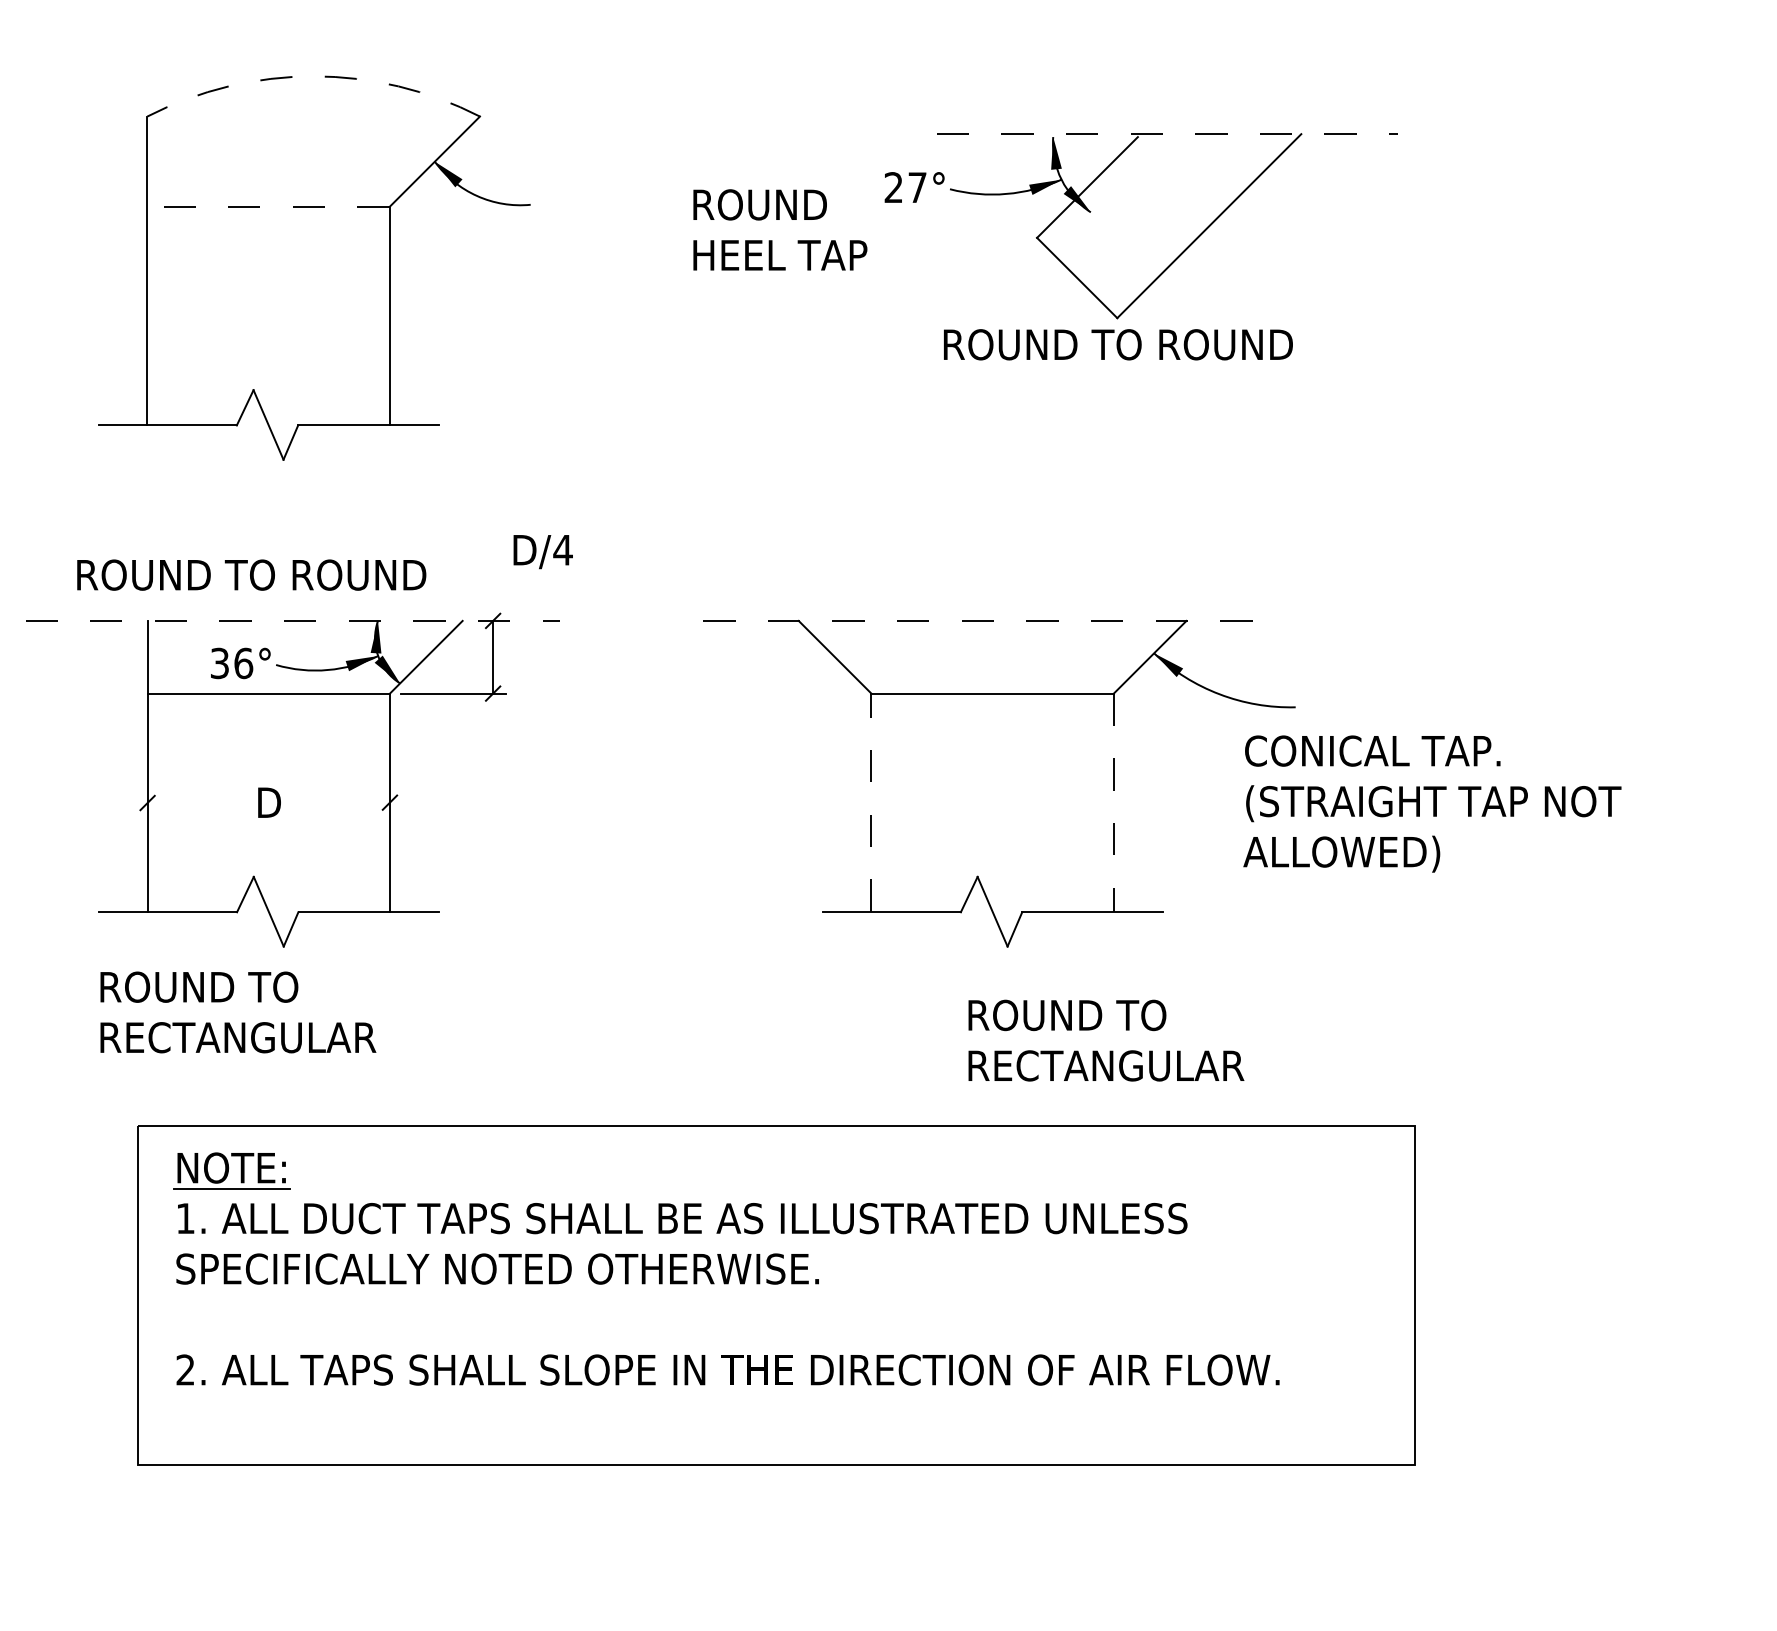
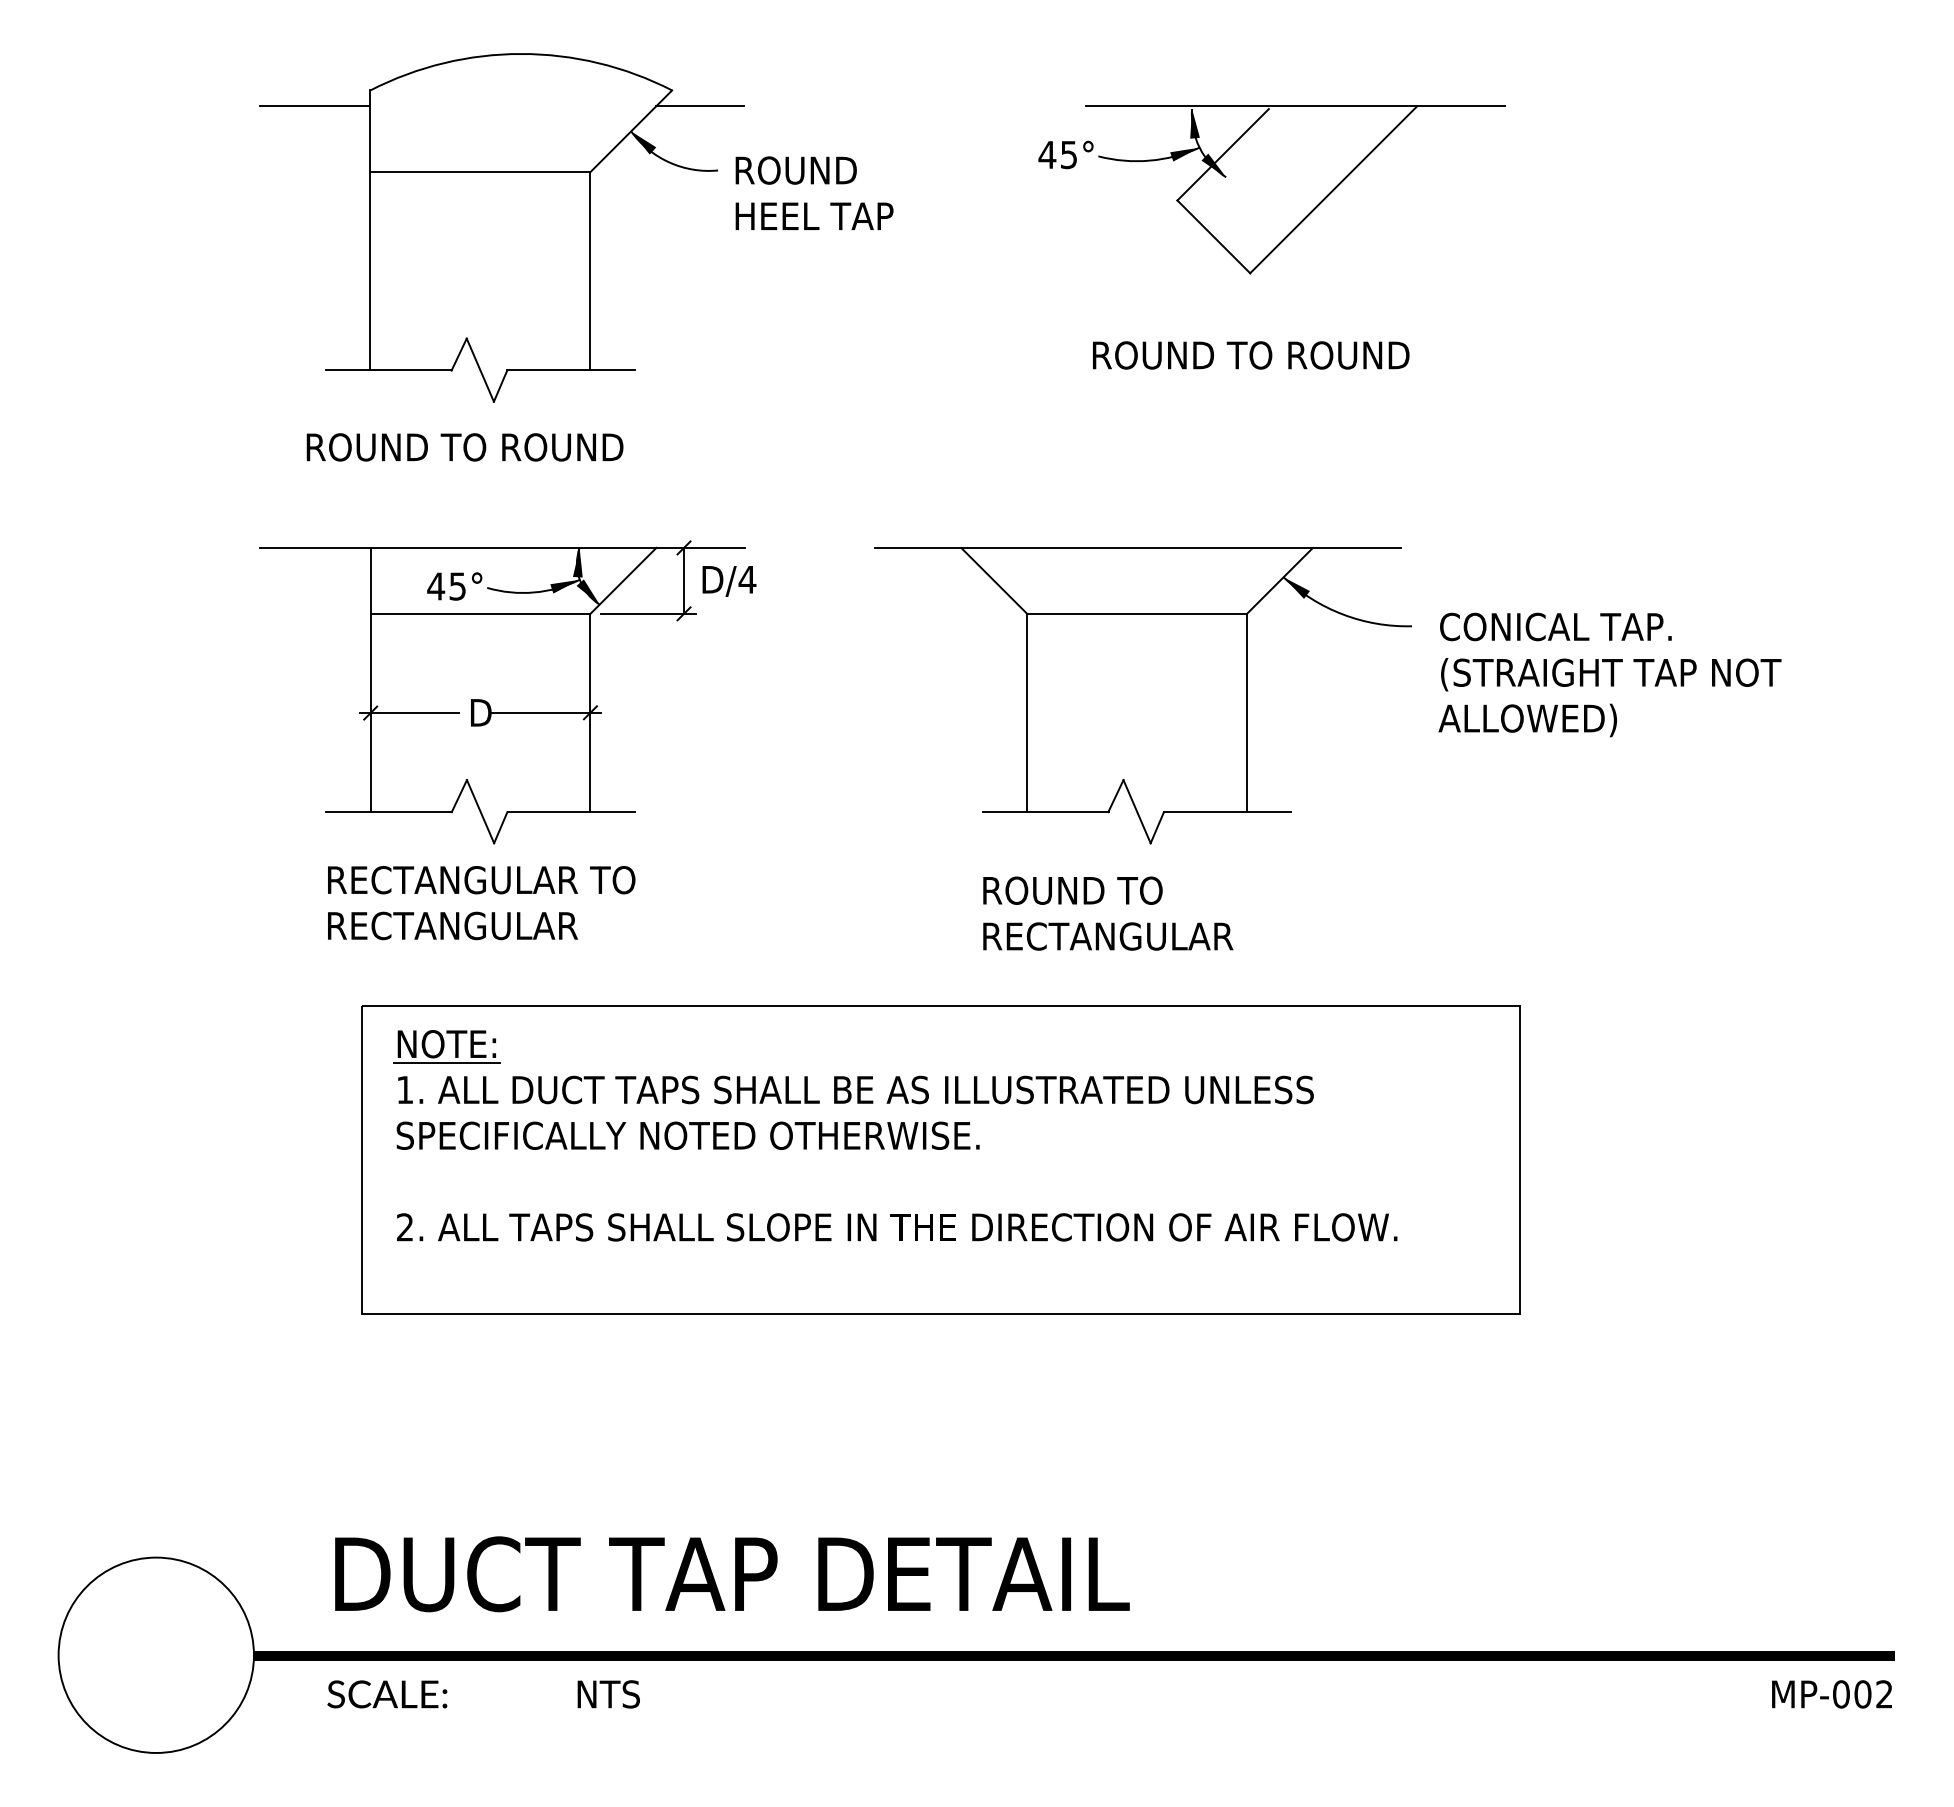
arc: (313, 76) -> (521, 54), dashed -> solid
line: (85, 134) -> (314, 106), added
line: (511, 134) -> (700, 106), added
line: (1168, 134) -> (1296, 106), dashed -> solid
text: (904, 187) -> (1057, 154), 27° -> 45°
line: (268, 207) -> (480, 172), dashed -> solid
text: (780, 229) -> (814, 192), moved
text: (1118, 344) -> (1251, 355), moved
text: (543, 552) -> (729, 581), moved
text: (251, 575) -> (464, 447), moved
line: (292, 620) -> (502, 547), dashed -> solid
line: (994, 620) -> (1138, 547), dashed -> solid
text: (231, 663) -> (446, 586), 36° -> 45°
line: (871, 802) -> (1027, 712), dashed -> solid
line: (1114, 802) -> (1247, 712), dashed -> solid
line: (190, 803) -> (409, 713), added
line: (340, 803) -> (545, 713), added
text: (1431, 803) -> (1609, 674), moved
text: (281, 987) -> (492, 880), ROUND TO RECTANGULAR -> RECTANGULAR TO RECTANGULAR
text: (1106, 1040) -> (1108, 913), moved

